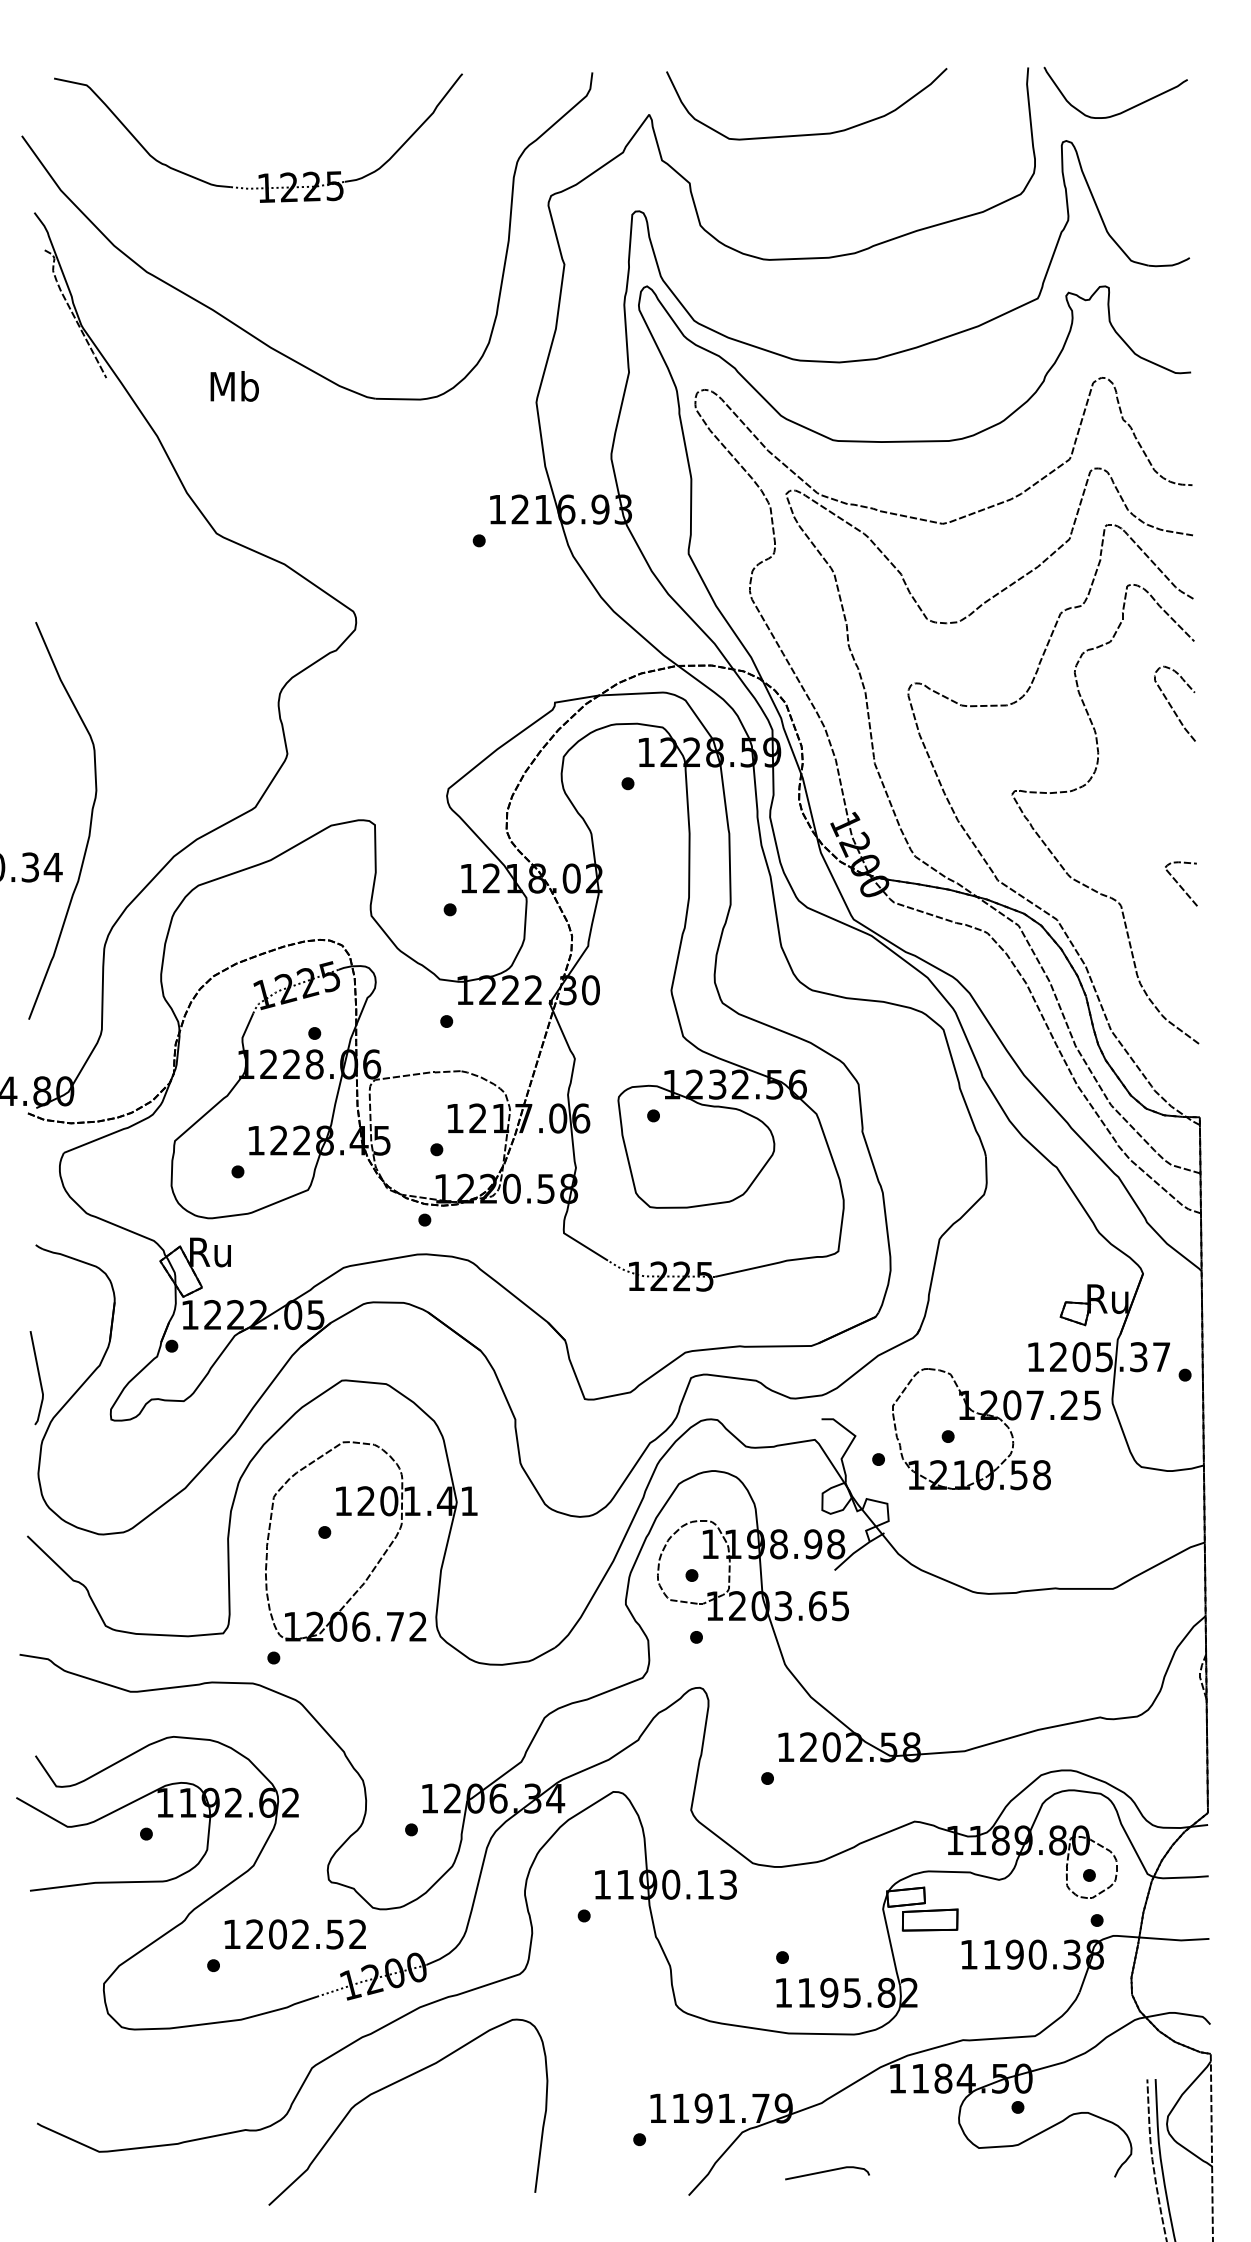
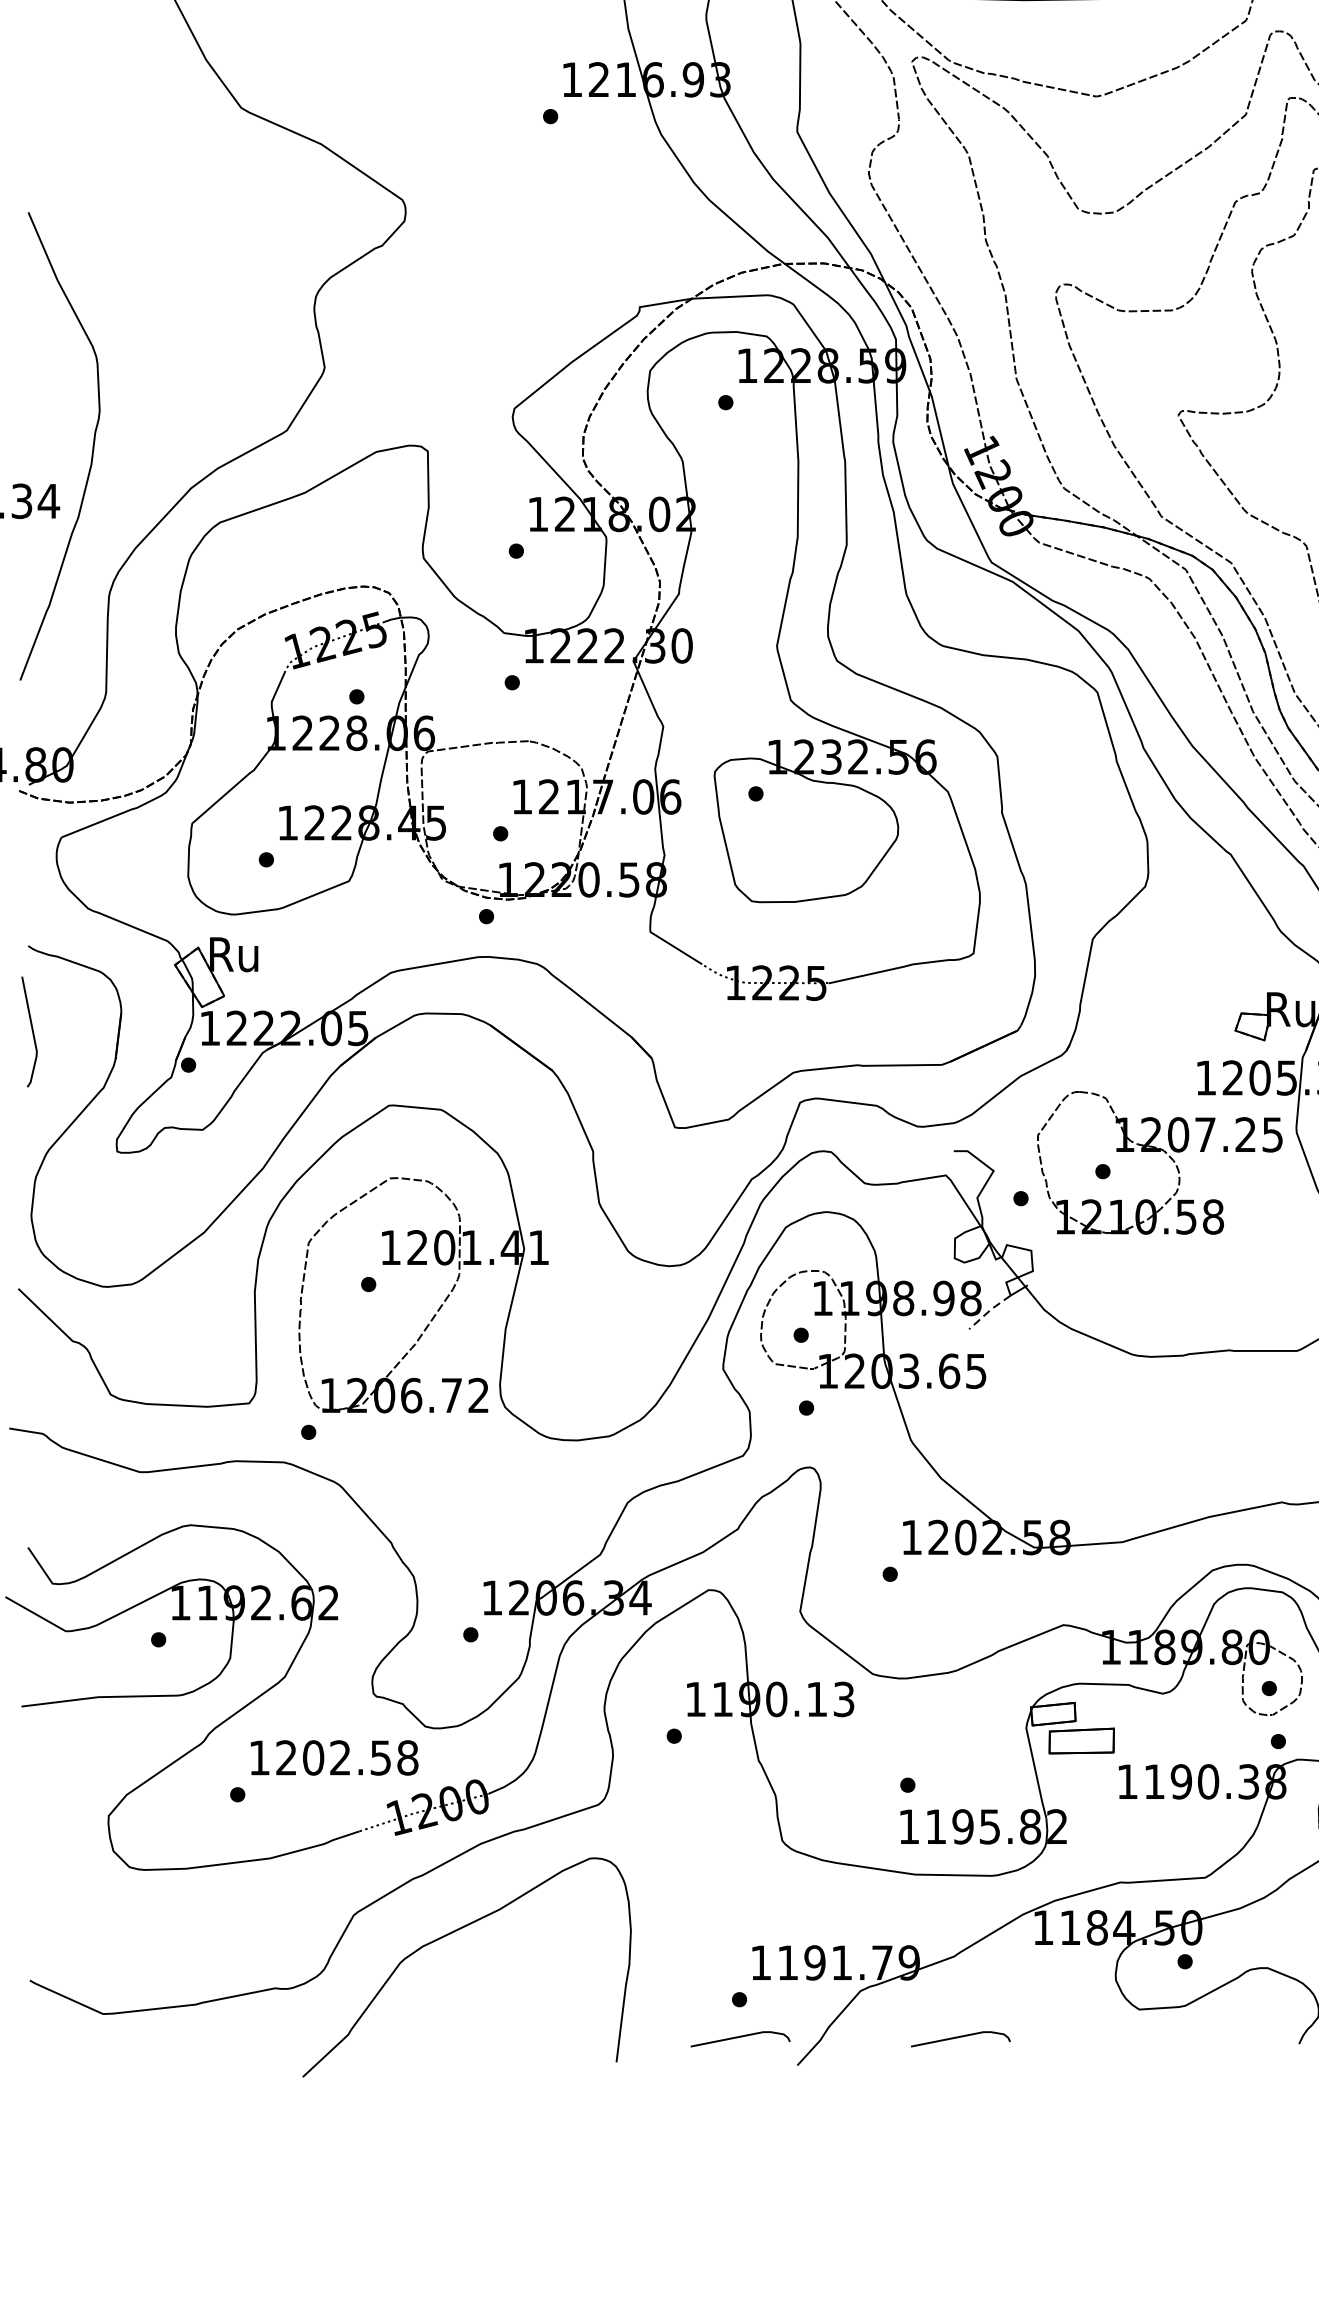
line: (38, 1377) -> (31, 1031), moved
line: (851, 1555) -> (989, 1311), solid -> dashed
text: (358, 1934) -> (408, 1758), 1202.52 -> 1202.58
curve: (639, 2172) -> (739, 2038), added

